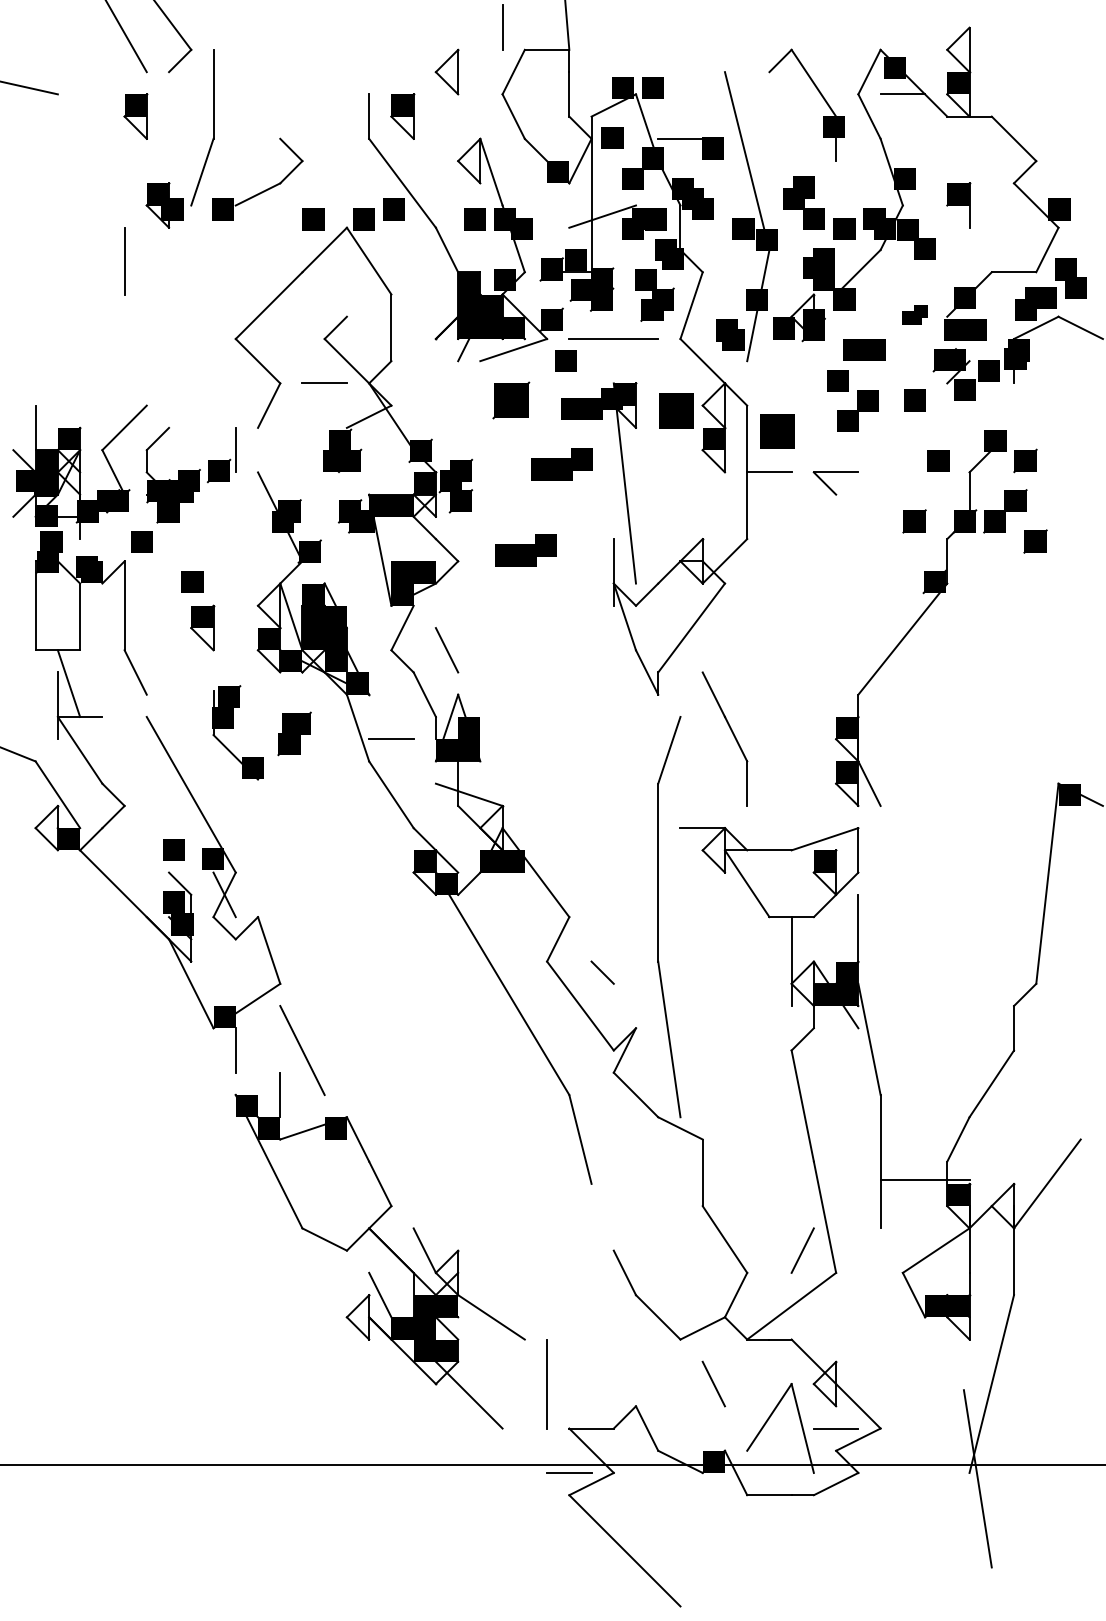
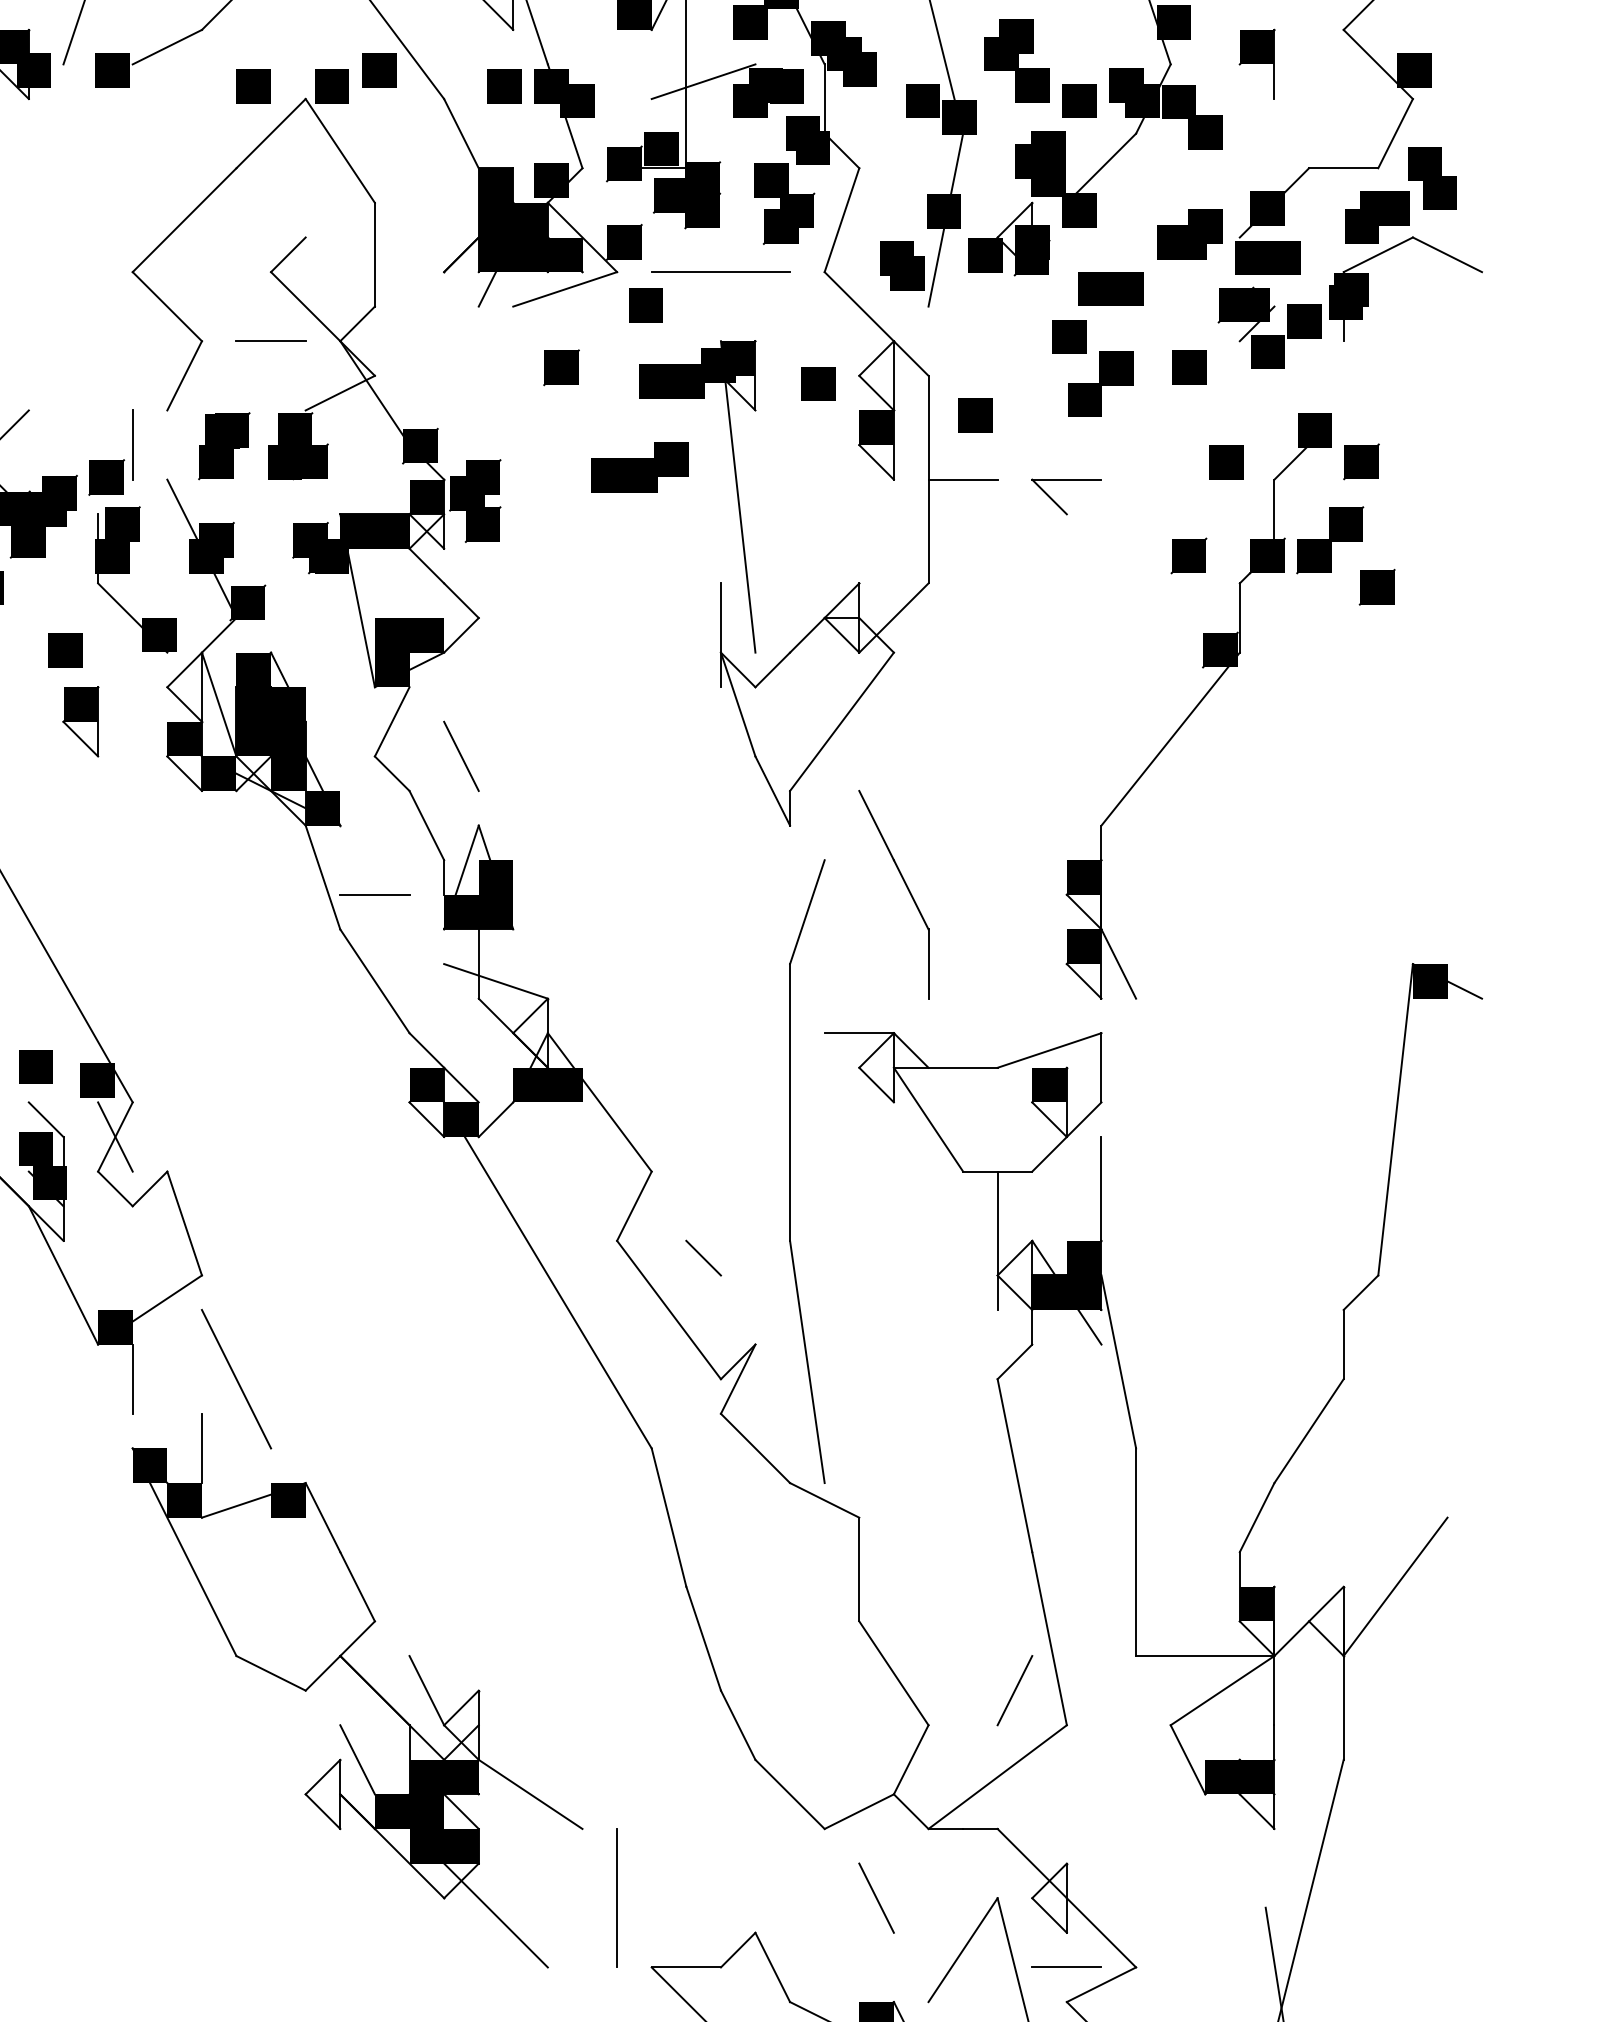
part: (914, 314) -> (1188, 233), size x1.67
part: (511, 400) -> (561, 367), size x0.62
part: (676, 410) -> (818, 383), size x0.62
part: (776, 430) -> (974, 414), size x0.62
part: (525, 550) -> (583, 601), removed
part: (237, 732) -> (135, 579), moved
part: (294, 733) -> (224, 445), moved
line: (924, 1180) -> (1204, 1656), moved
line: (602, 1216) -> (703, 1637), added

